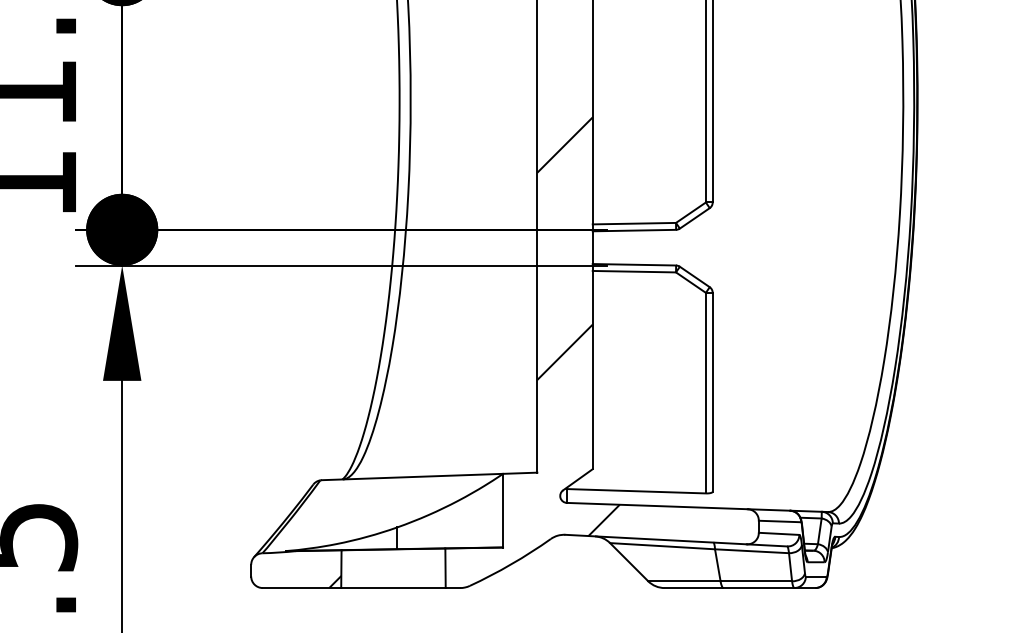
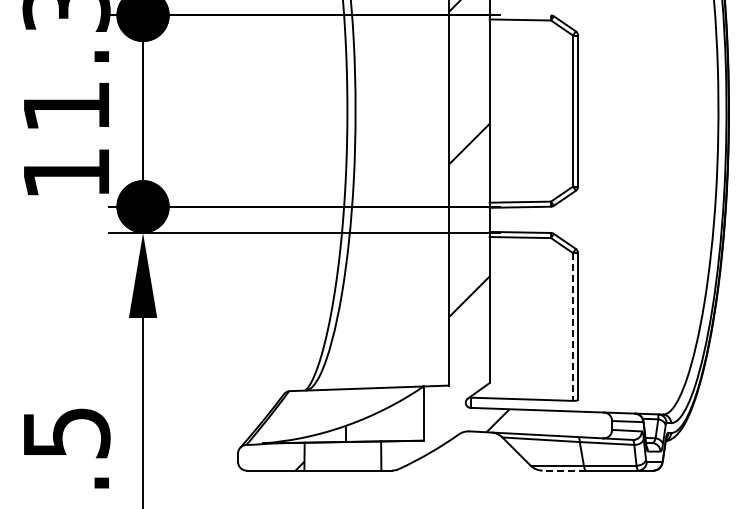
line: (706, 393) -> (573, 327), solid -> dashed
line: (694, 587) -> (564, 470), solid -> dashed

